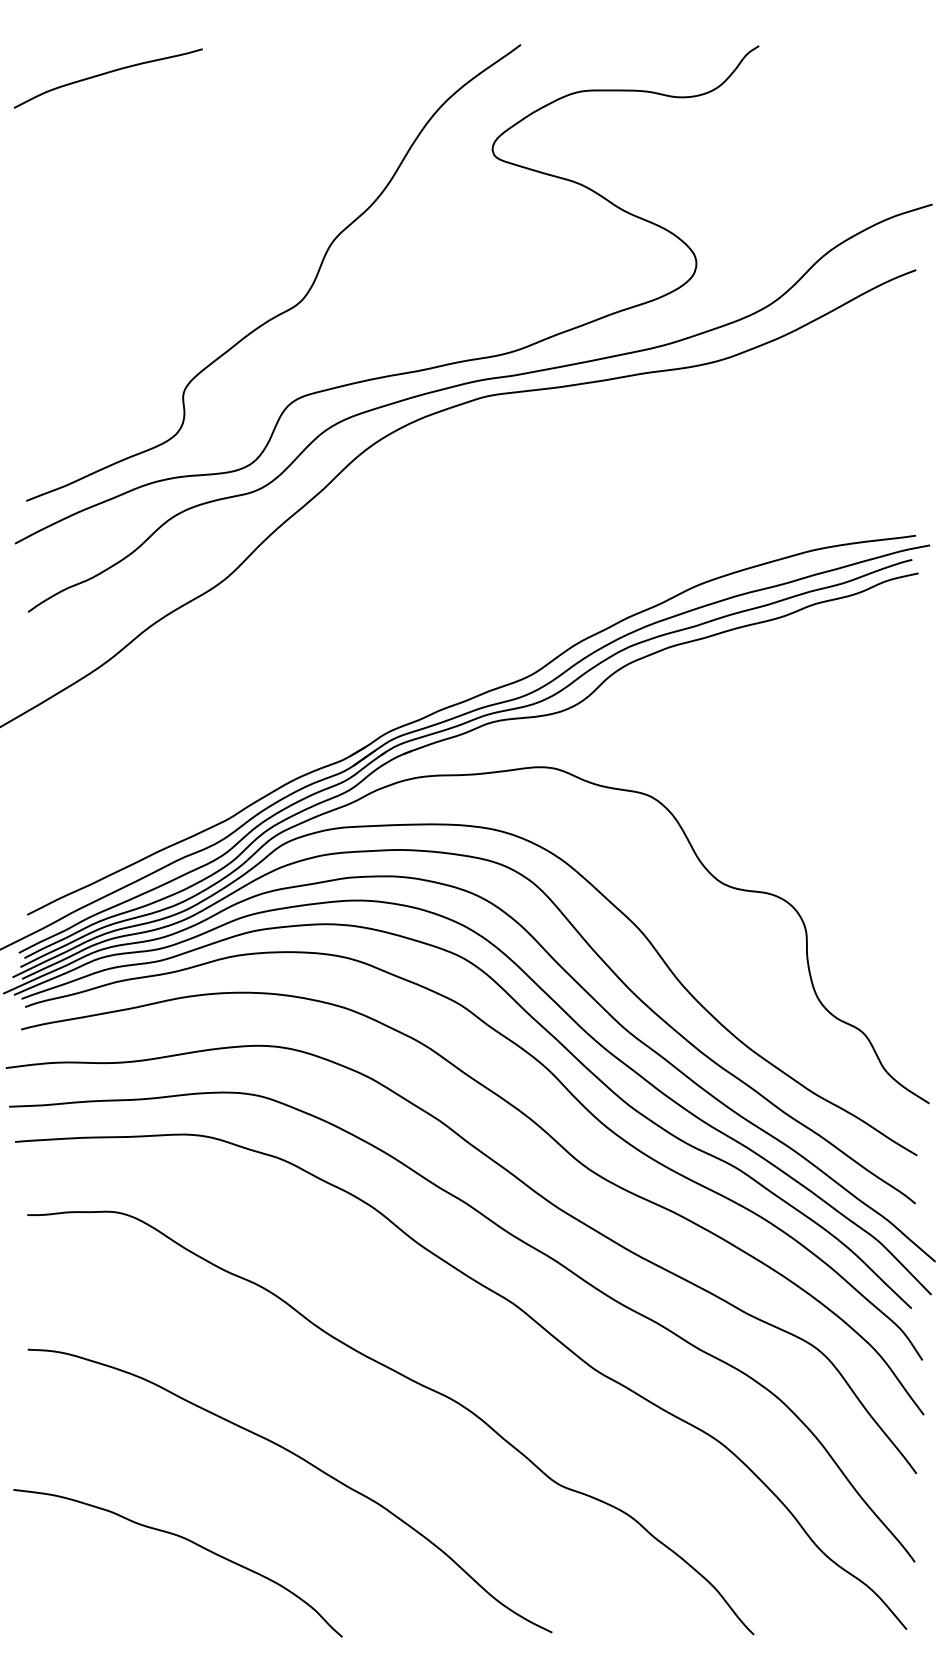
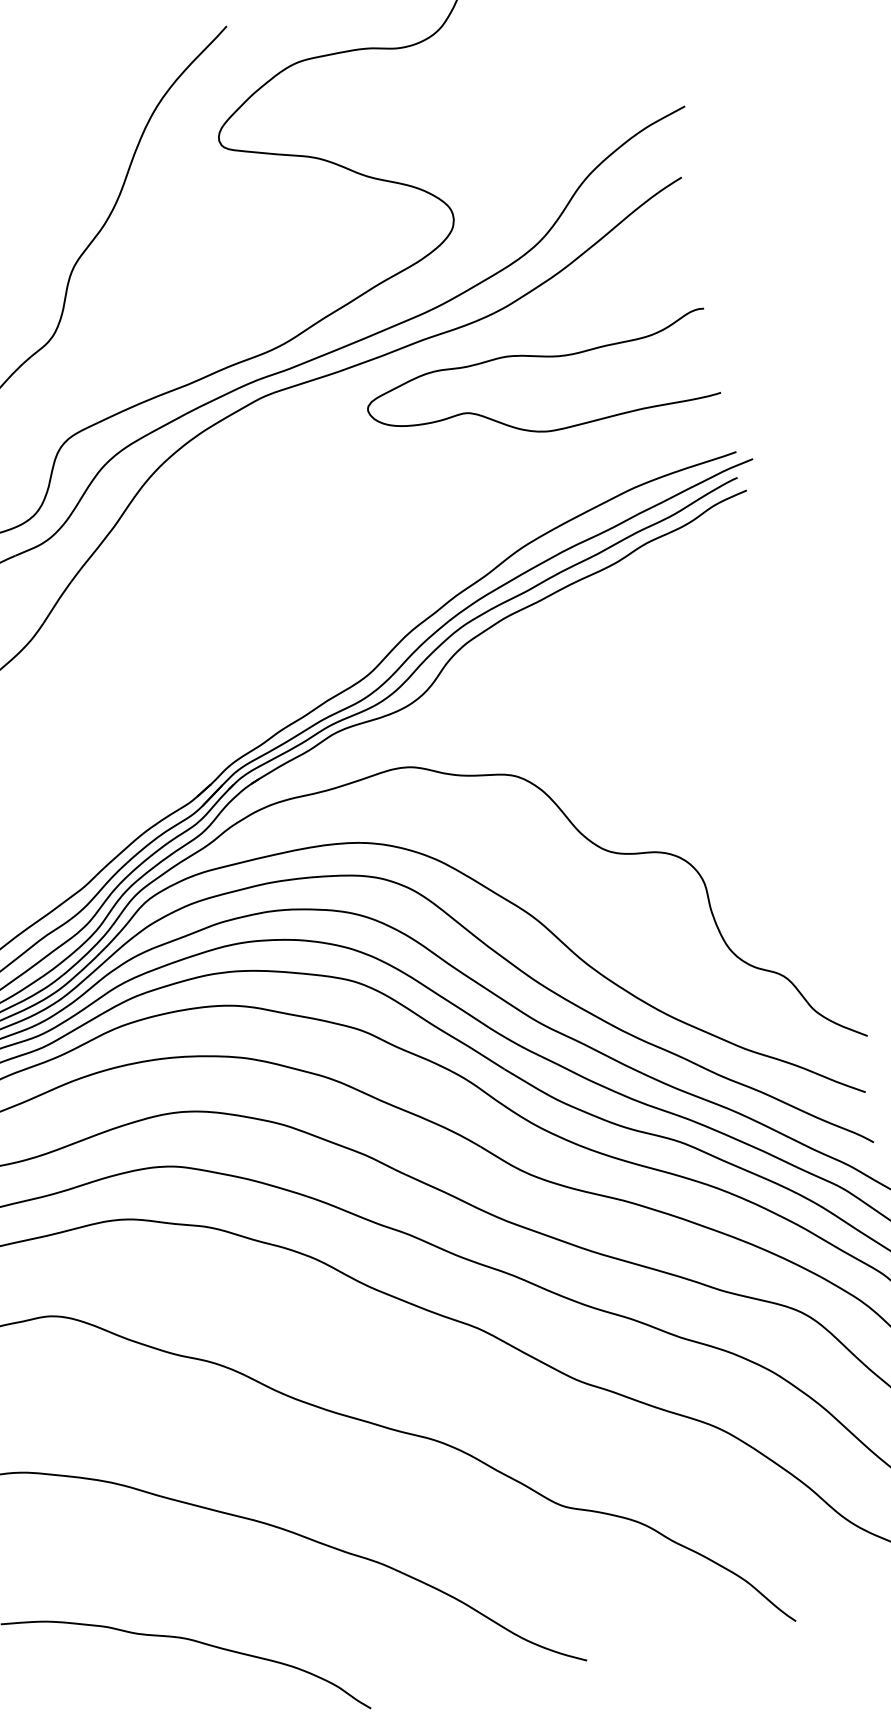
curve: (751, 411) -> (540, 357), added

